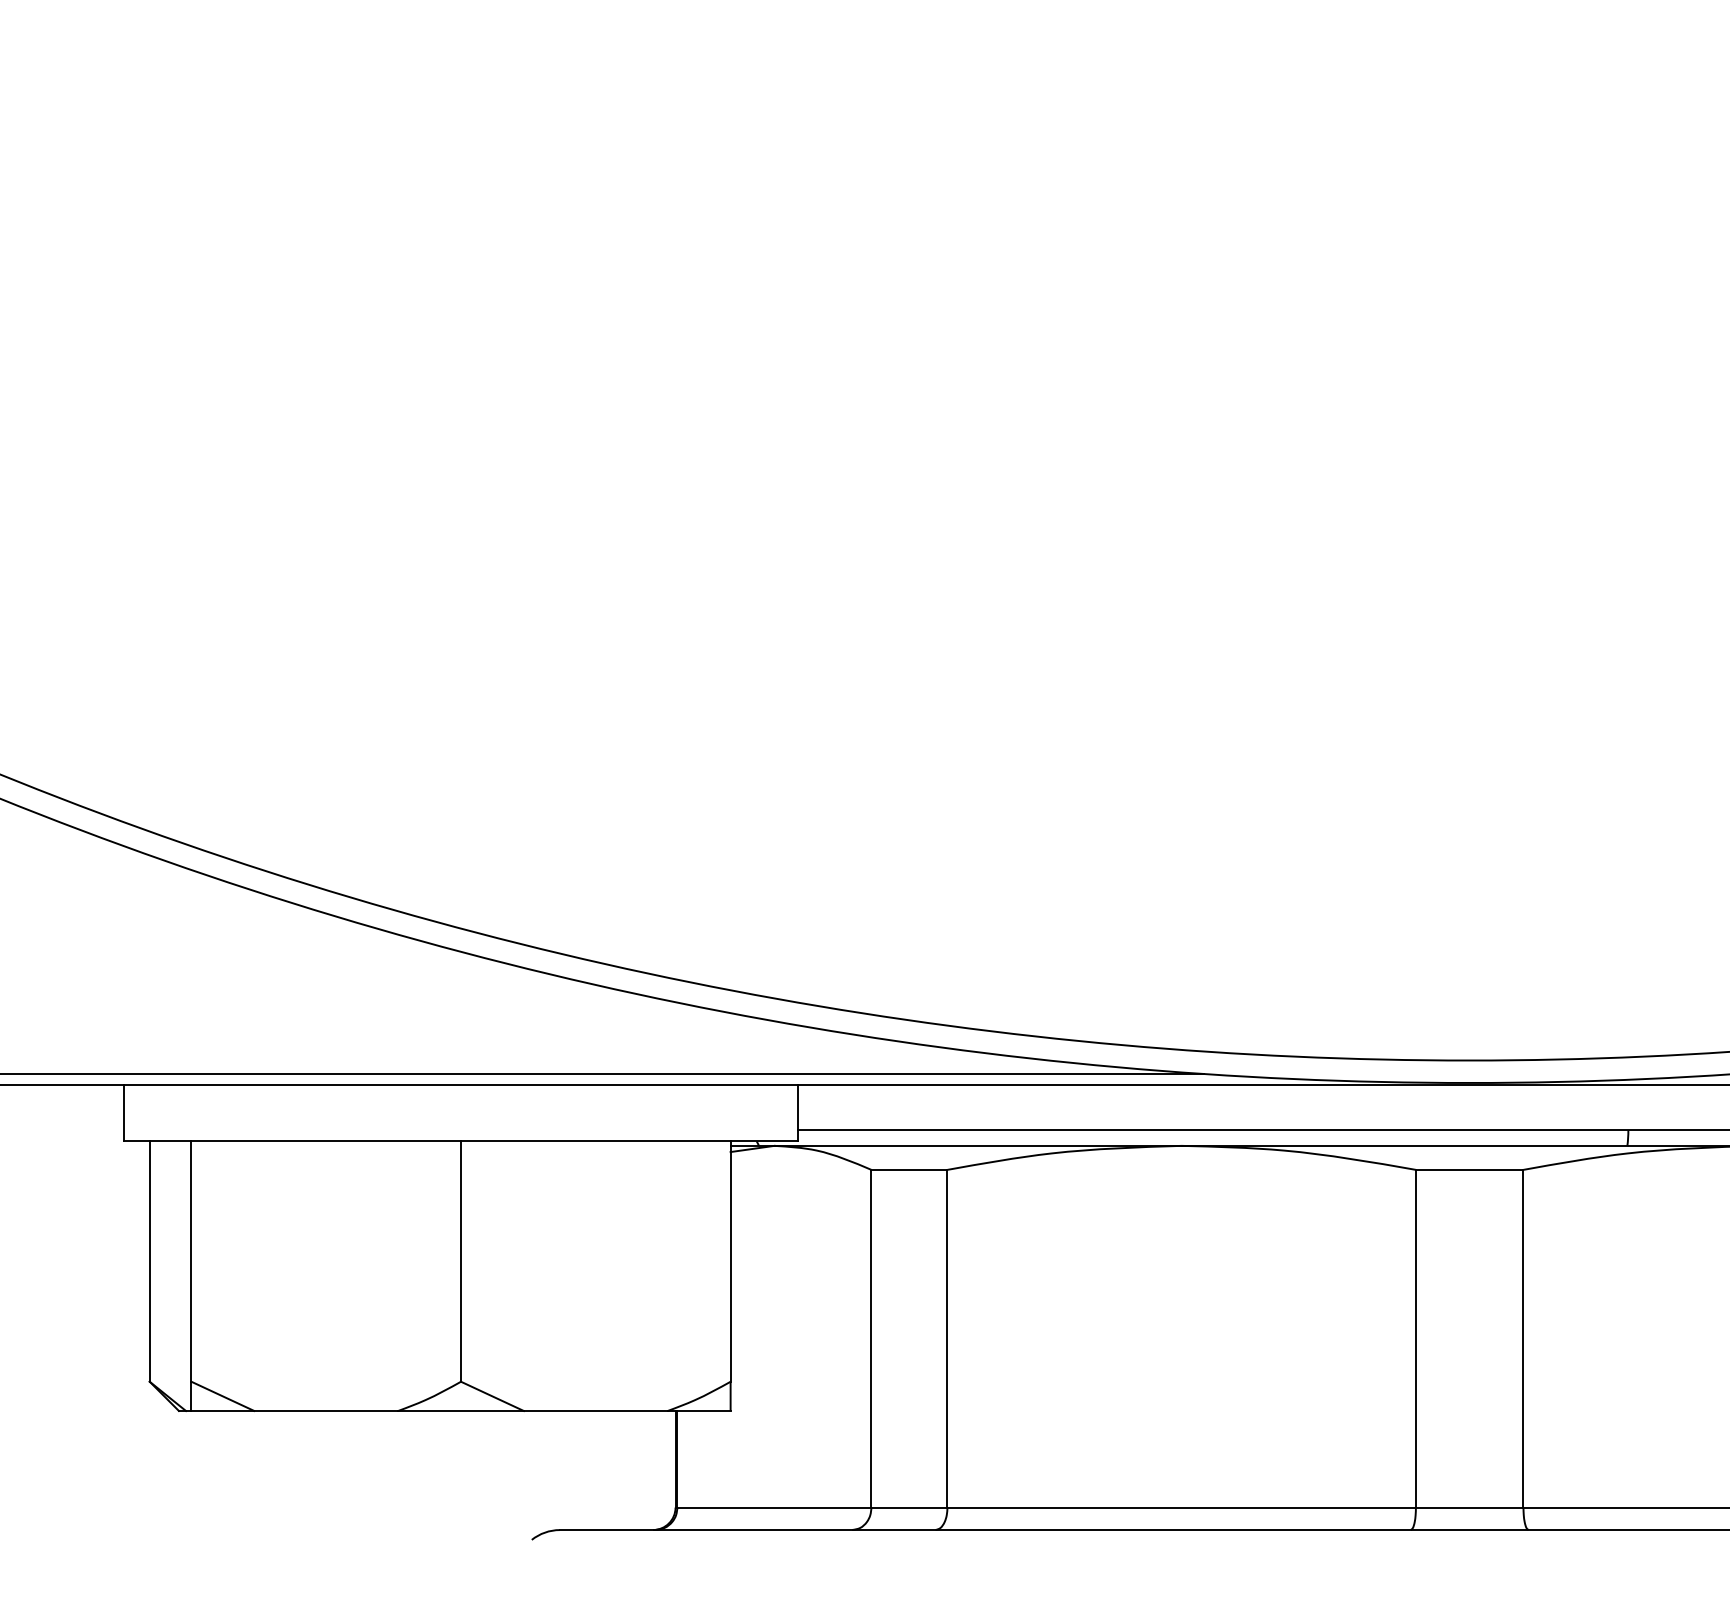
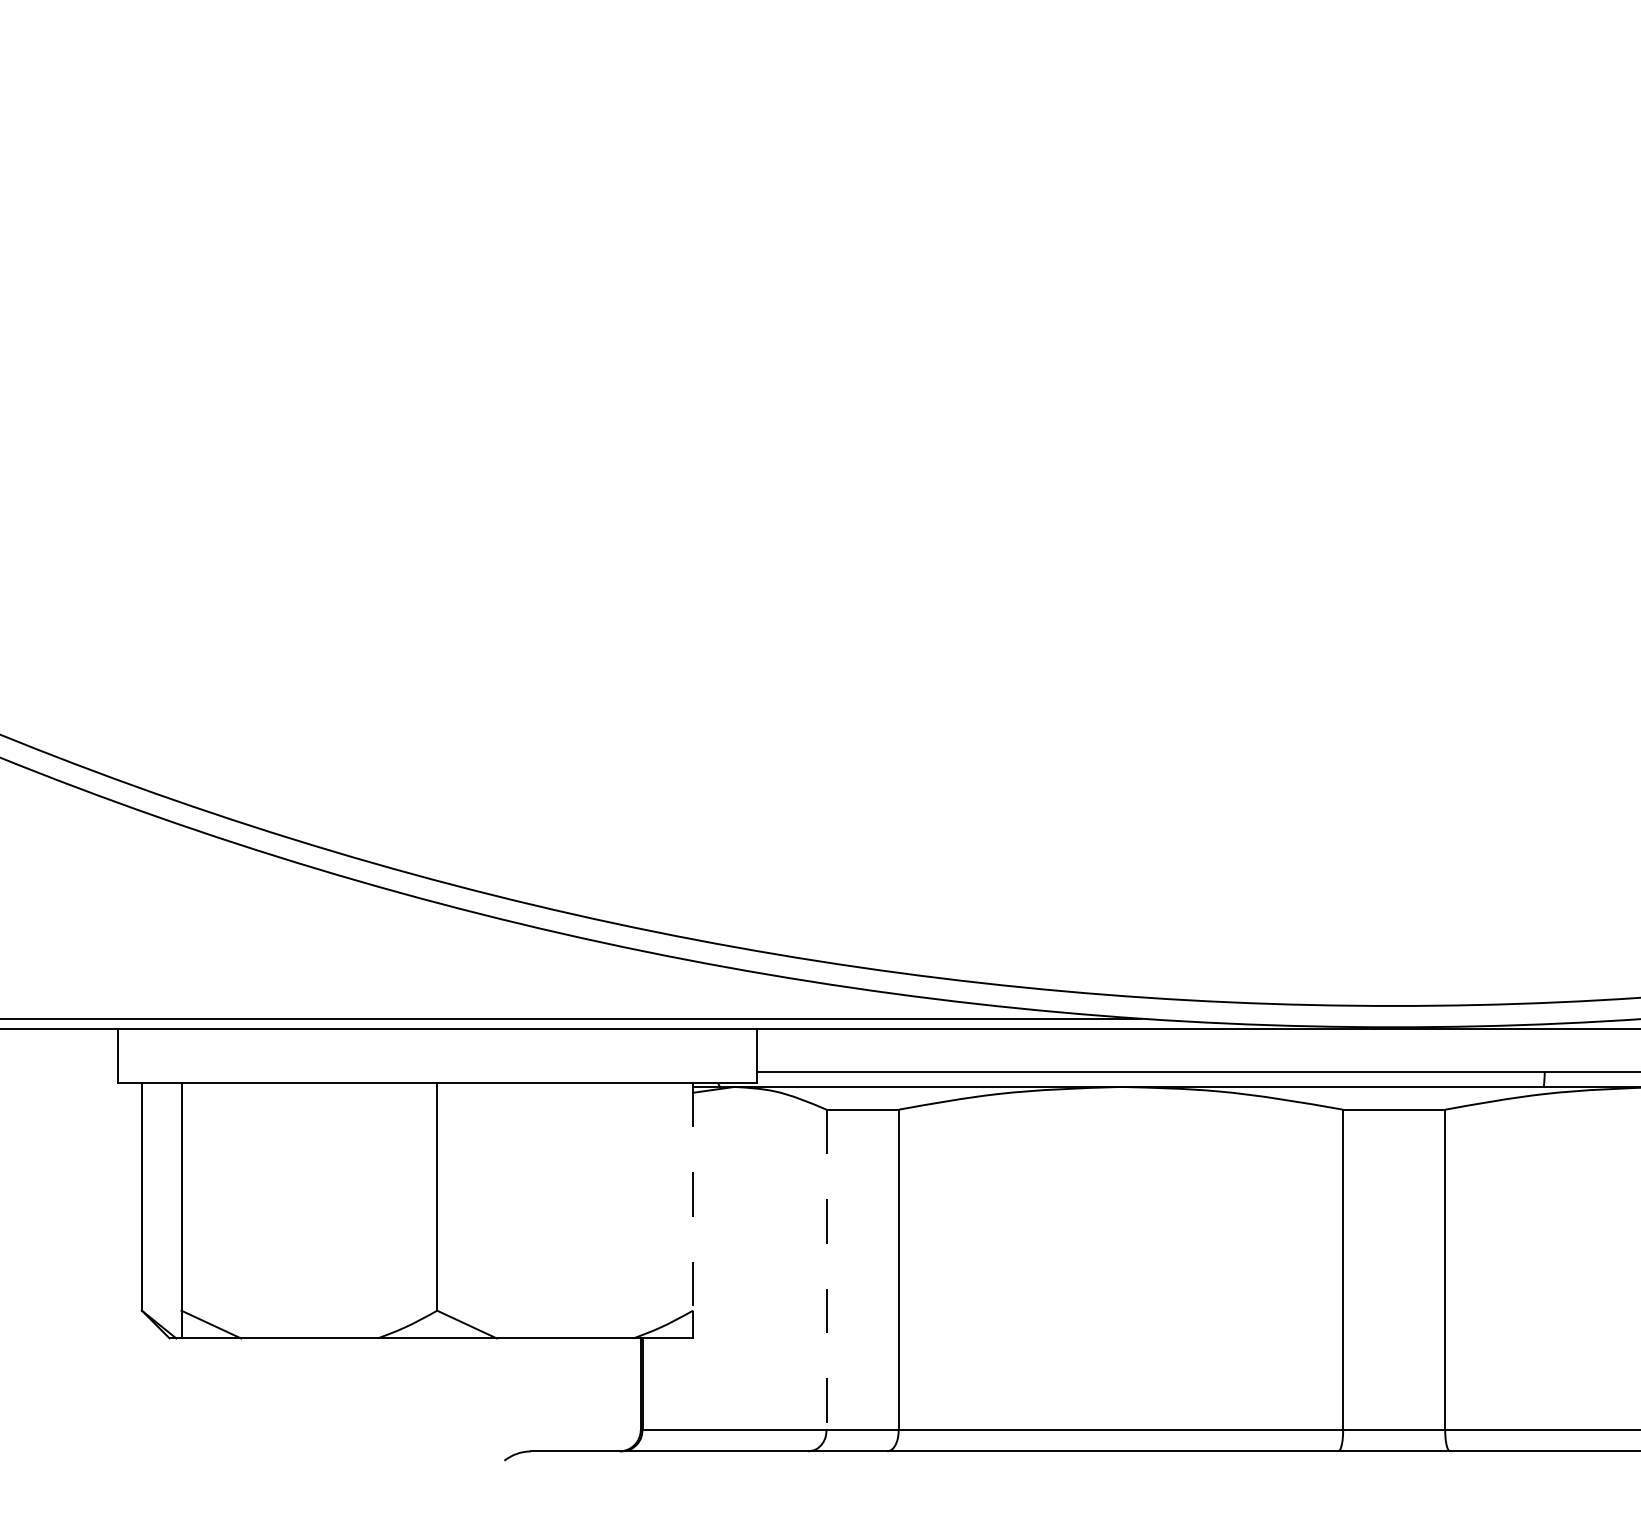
line: (730, 1262) -> (692, 1197), solid -> dashed
line: (871, 1338) -> (826, 1269), solid -> dashed

